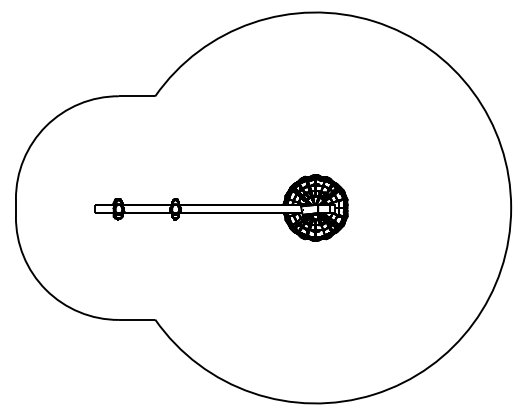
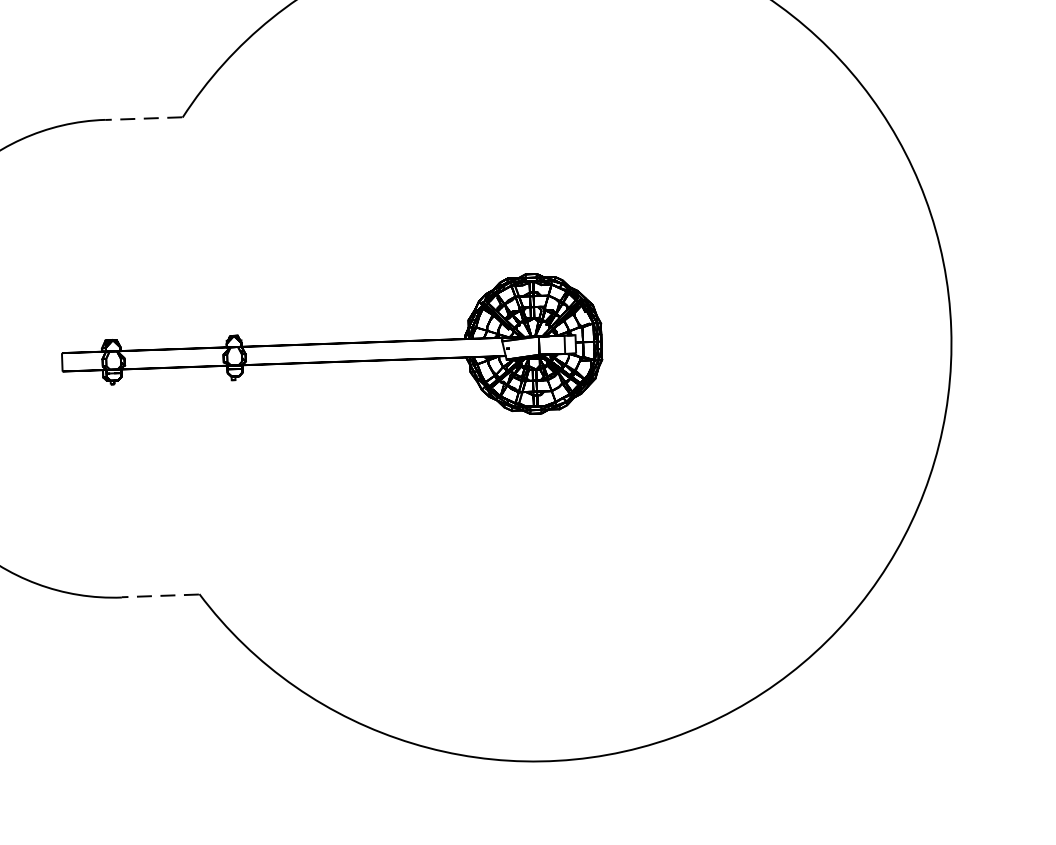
line: (136, 96) -> (142, 119), solid -> dashed
line: (136, 319) -> (159, 595), solid -> dashed

